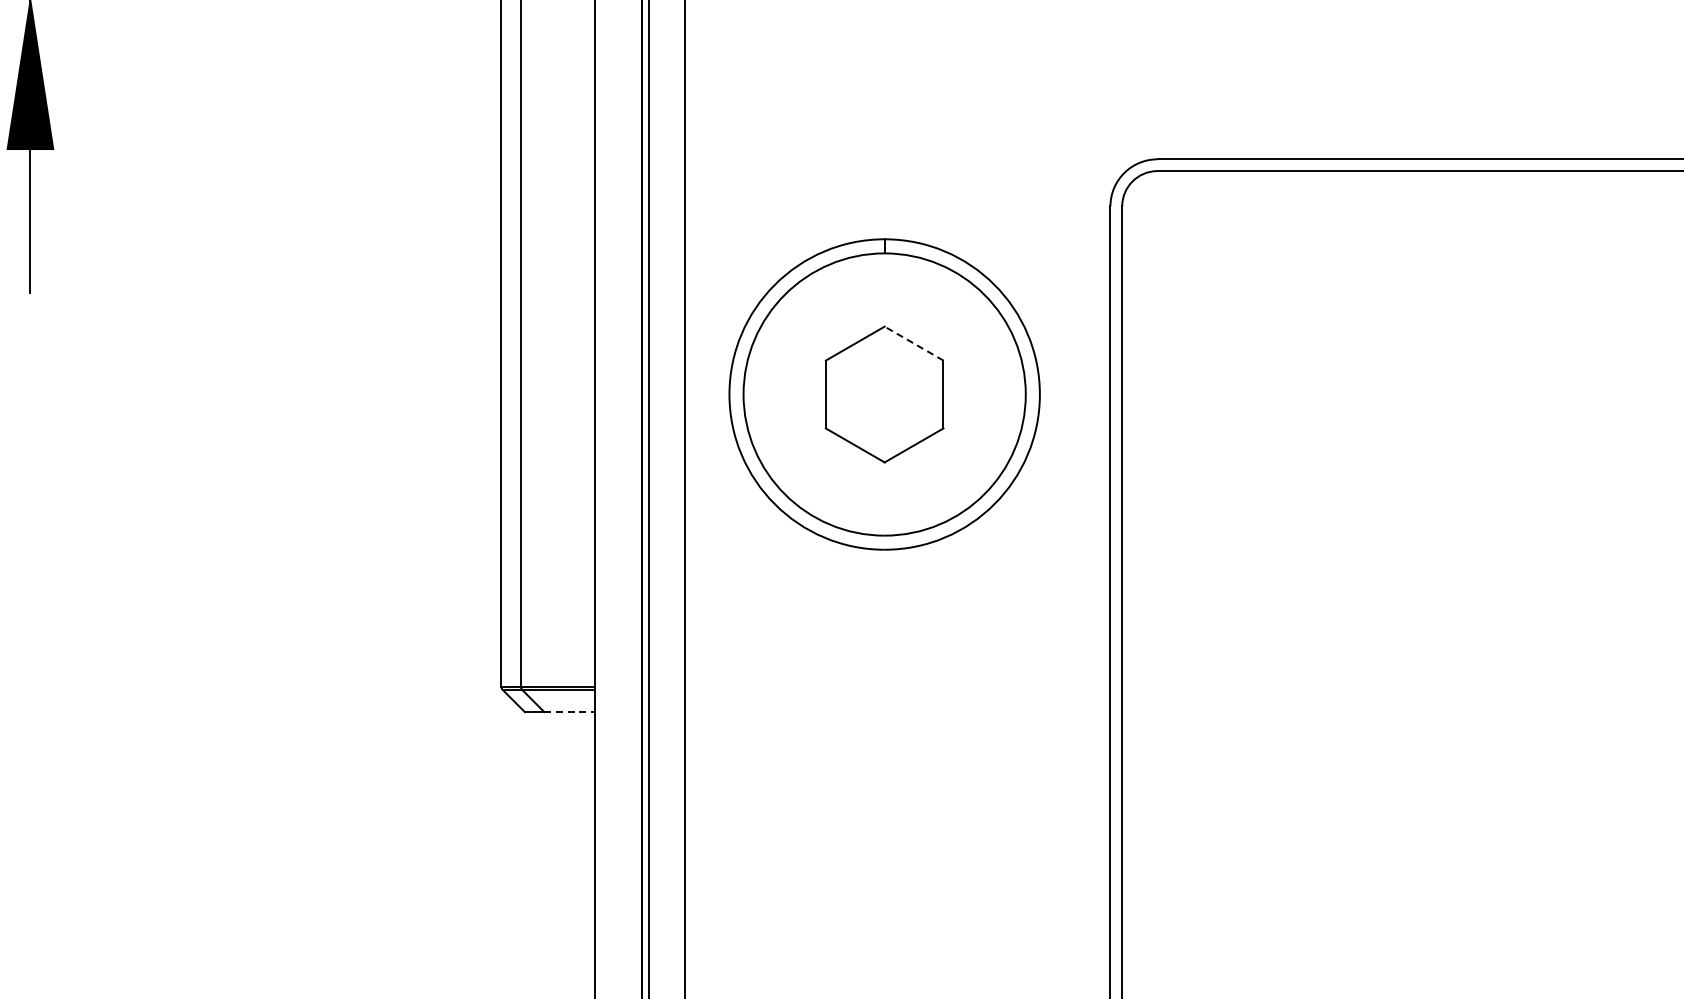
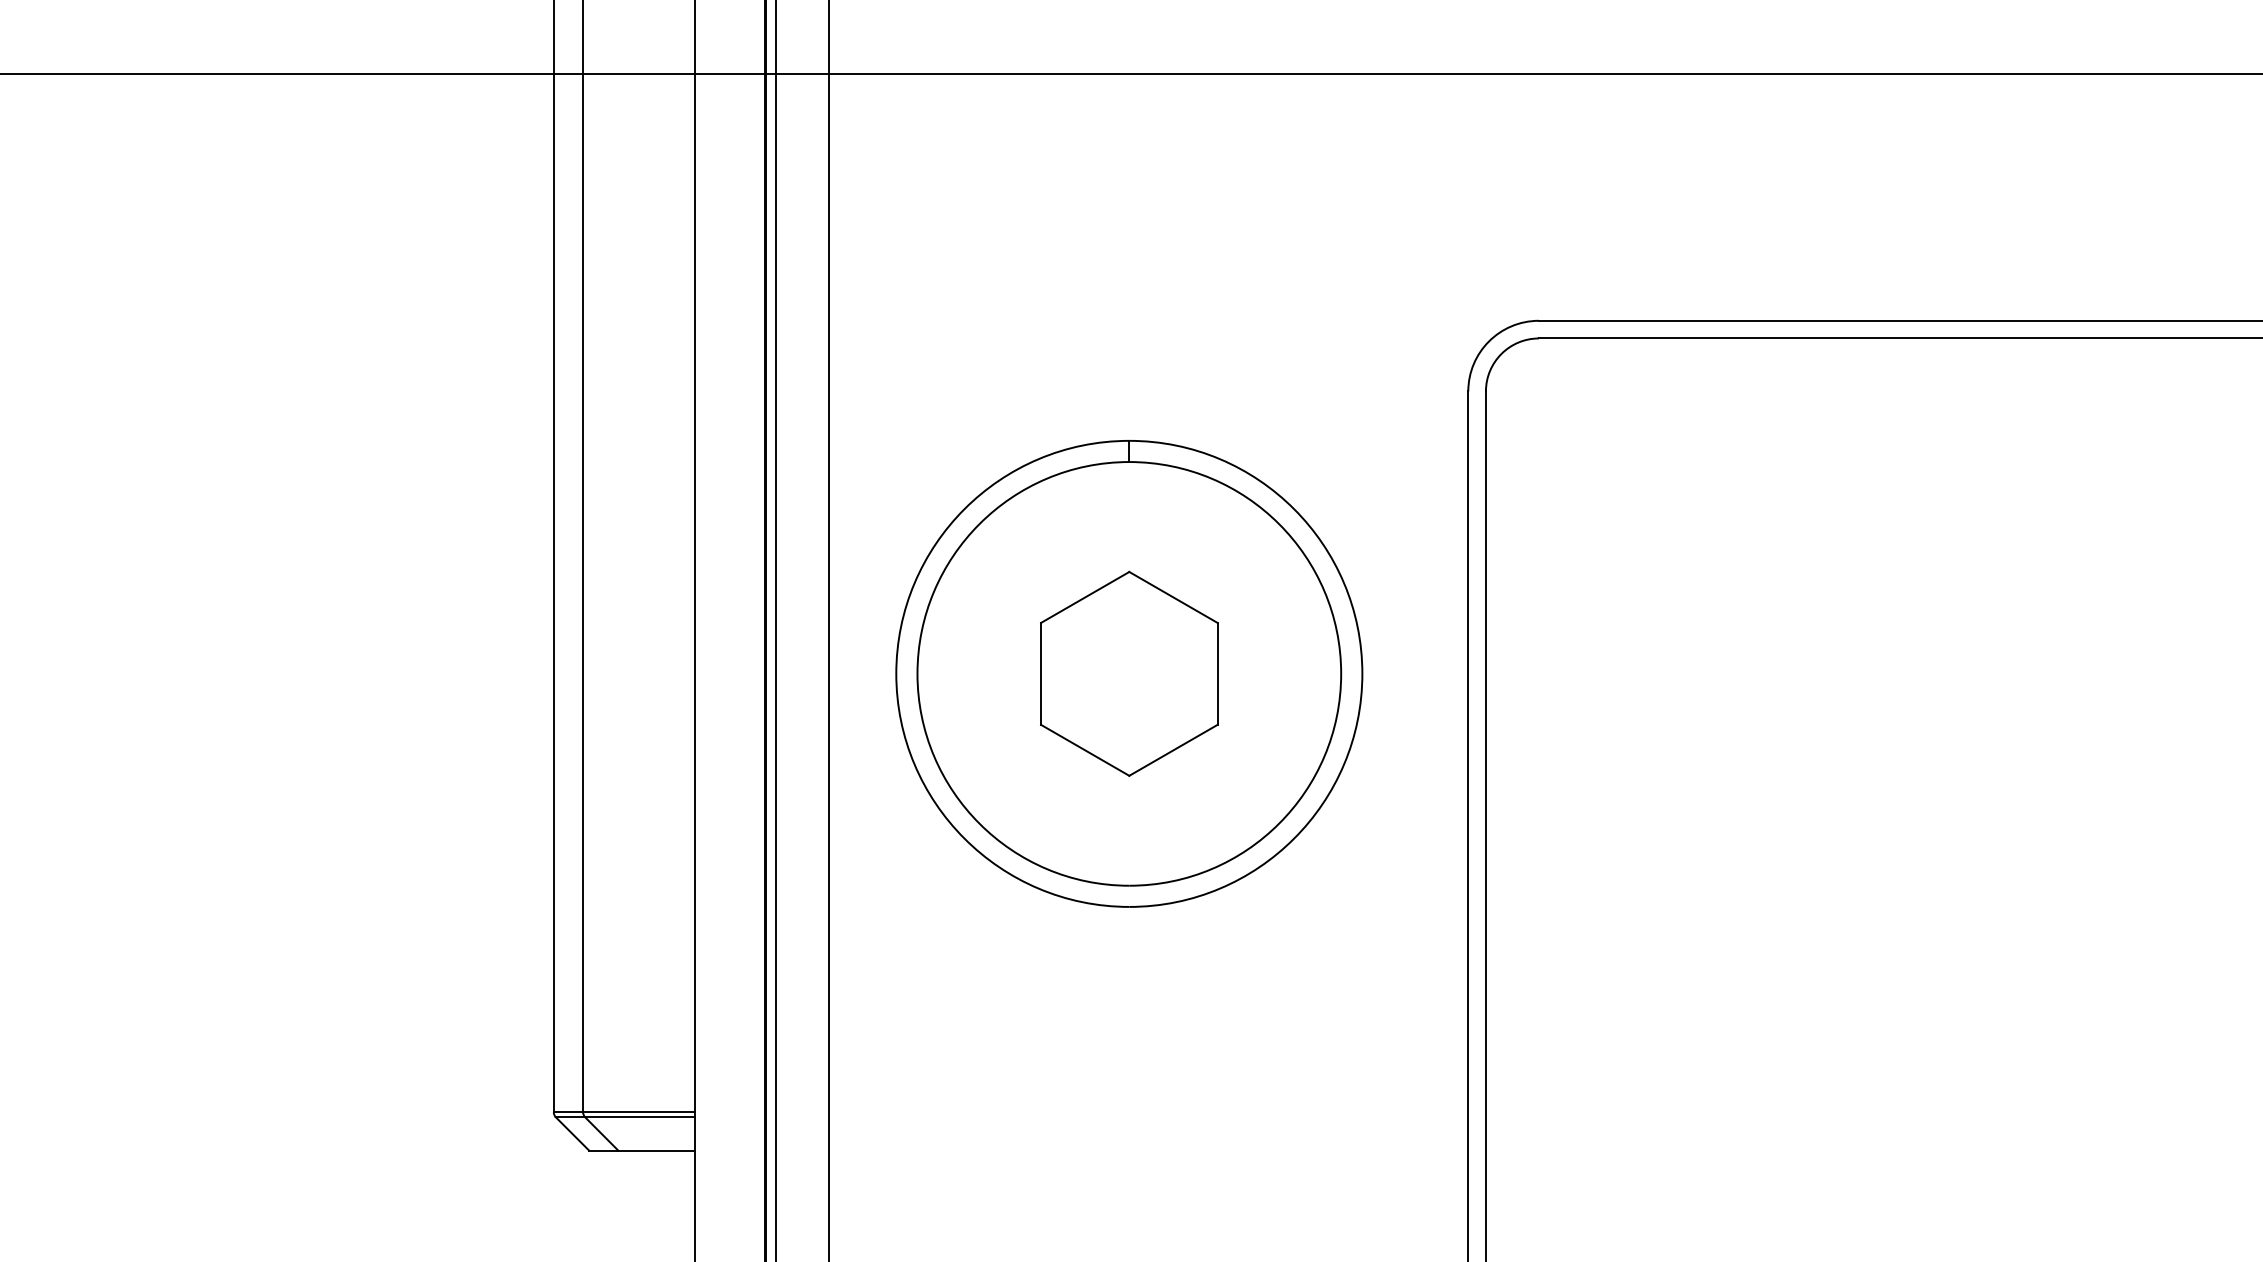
line: (914, 343) -> (1174, 597), dashed -> solid
line: (569, 712) -> (656, 1151), dashed -> solid

